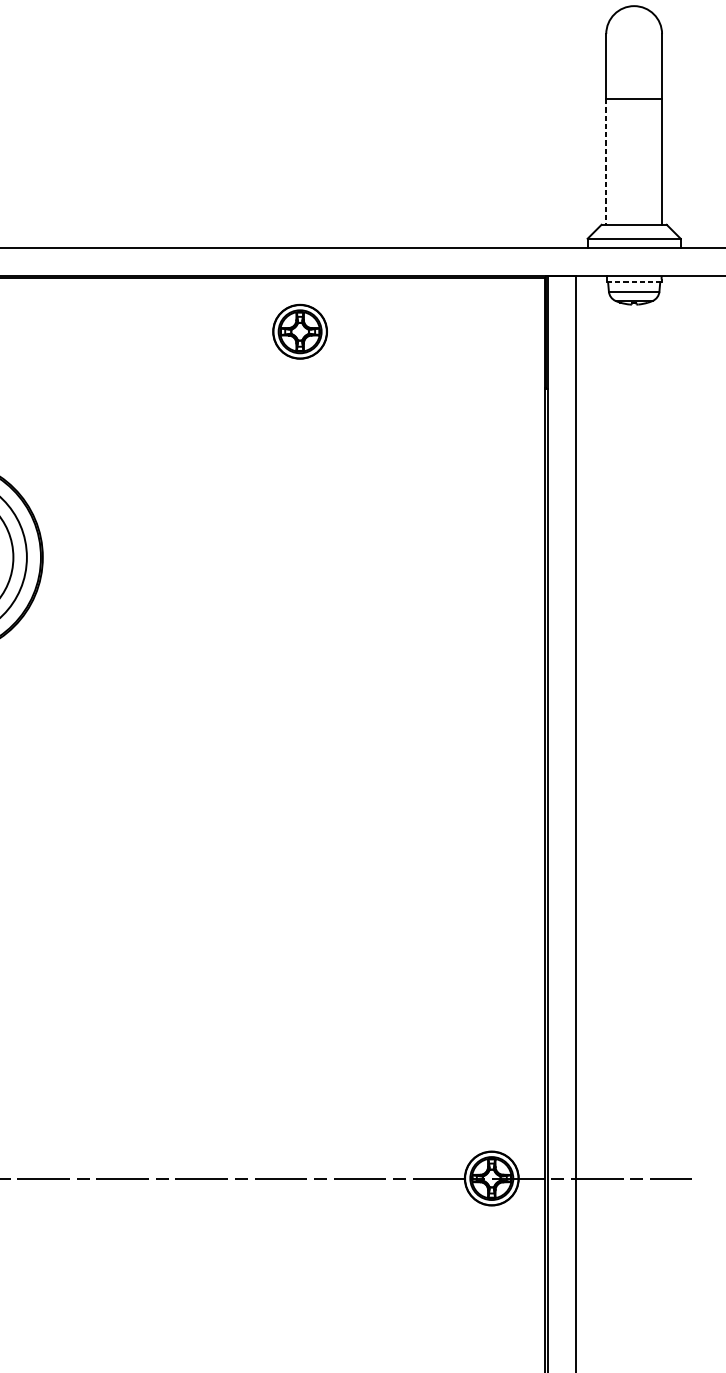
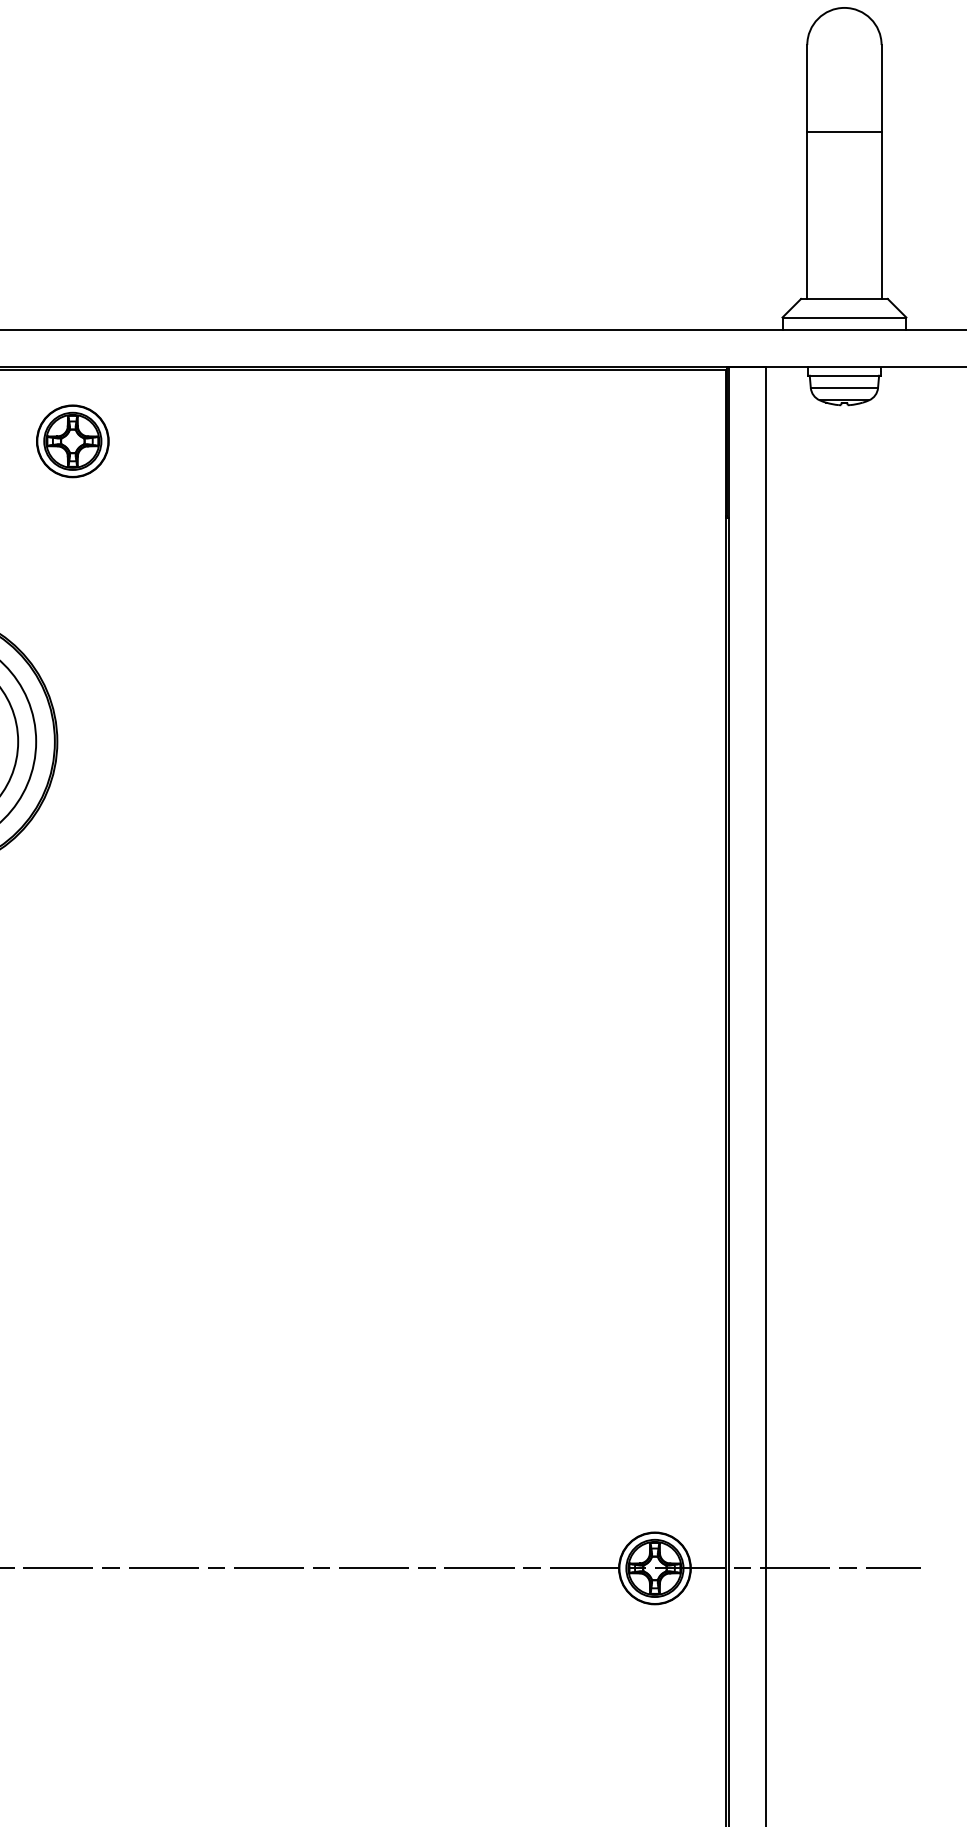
line: (606, 162) -> (807, 215), dashed -> solid
line: (634, 282) -> (844, 375), dashed -> solid
part: (299, 331) -> (72, 441), moved

